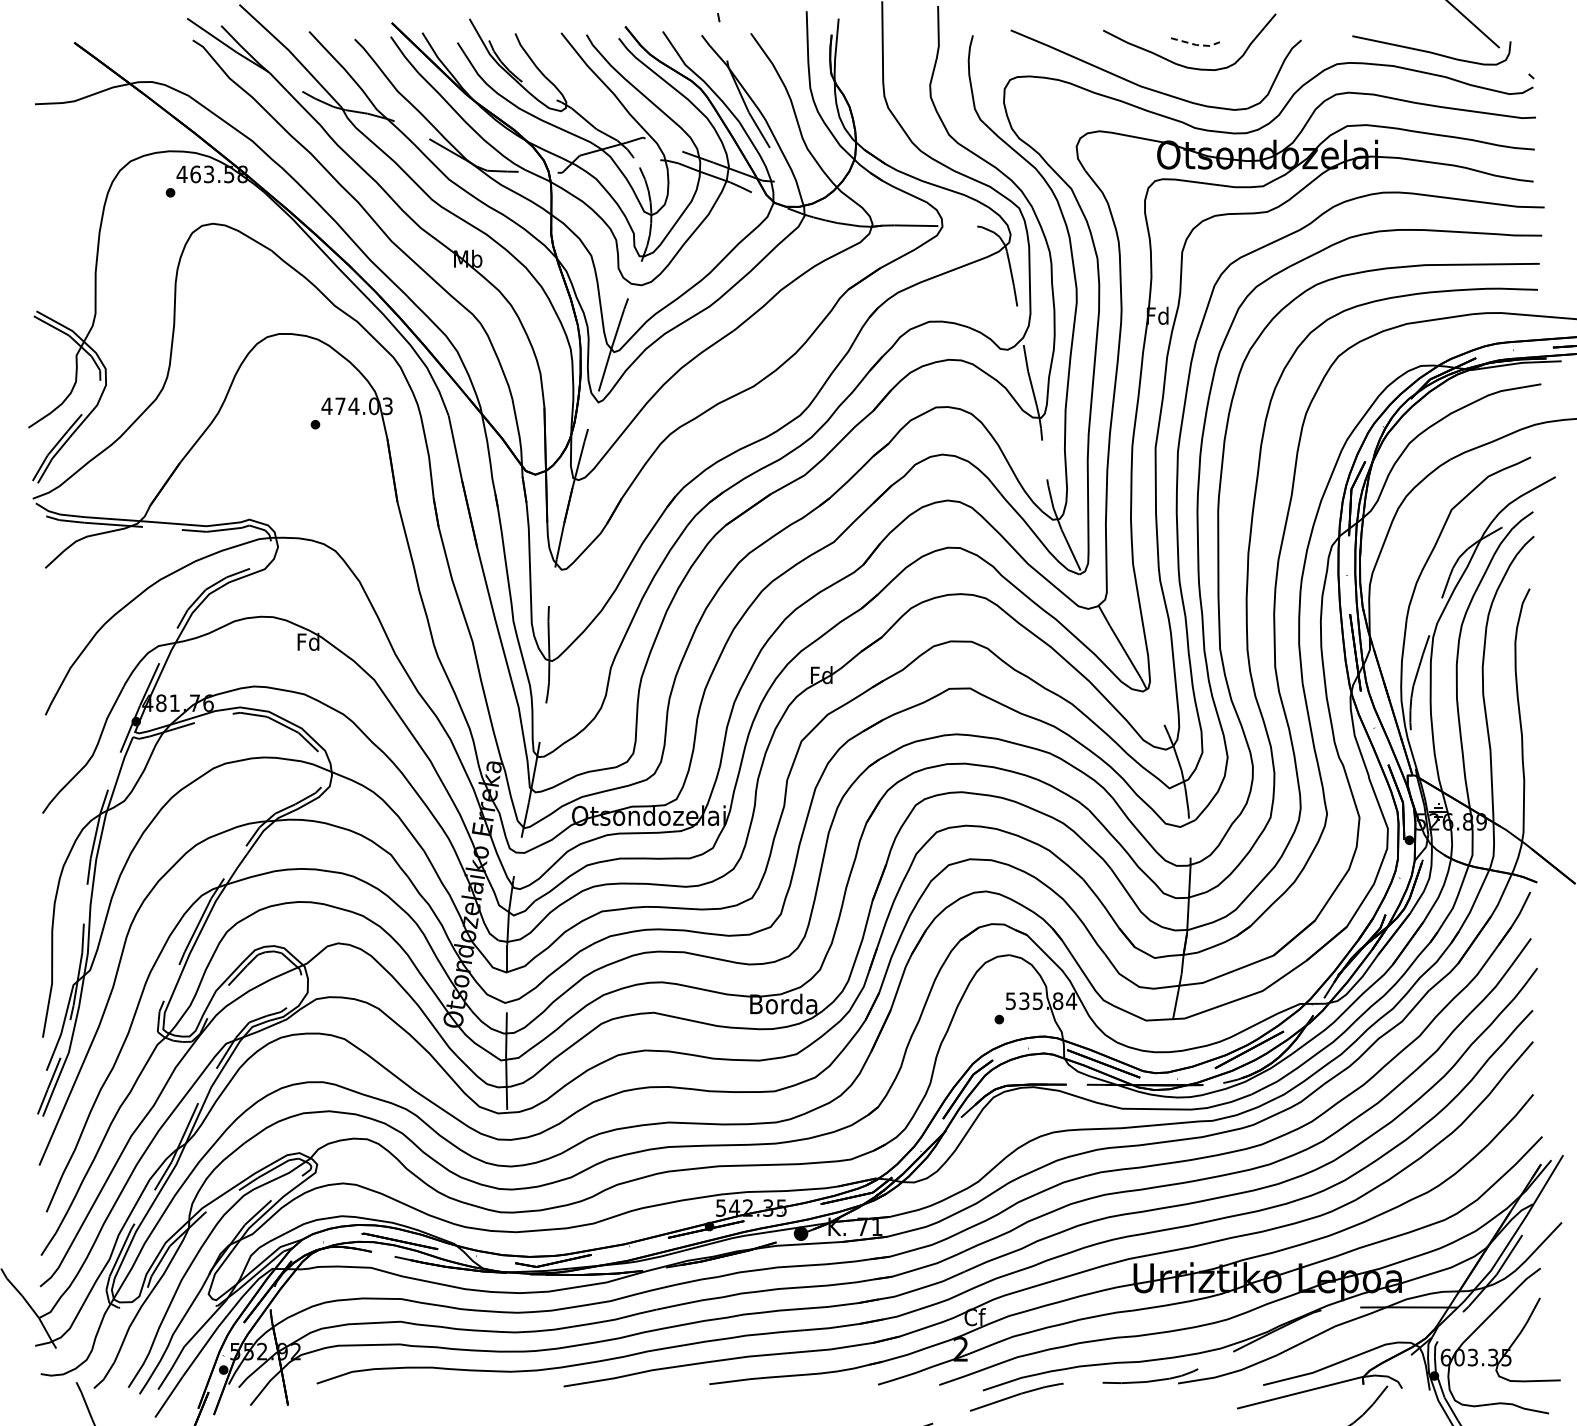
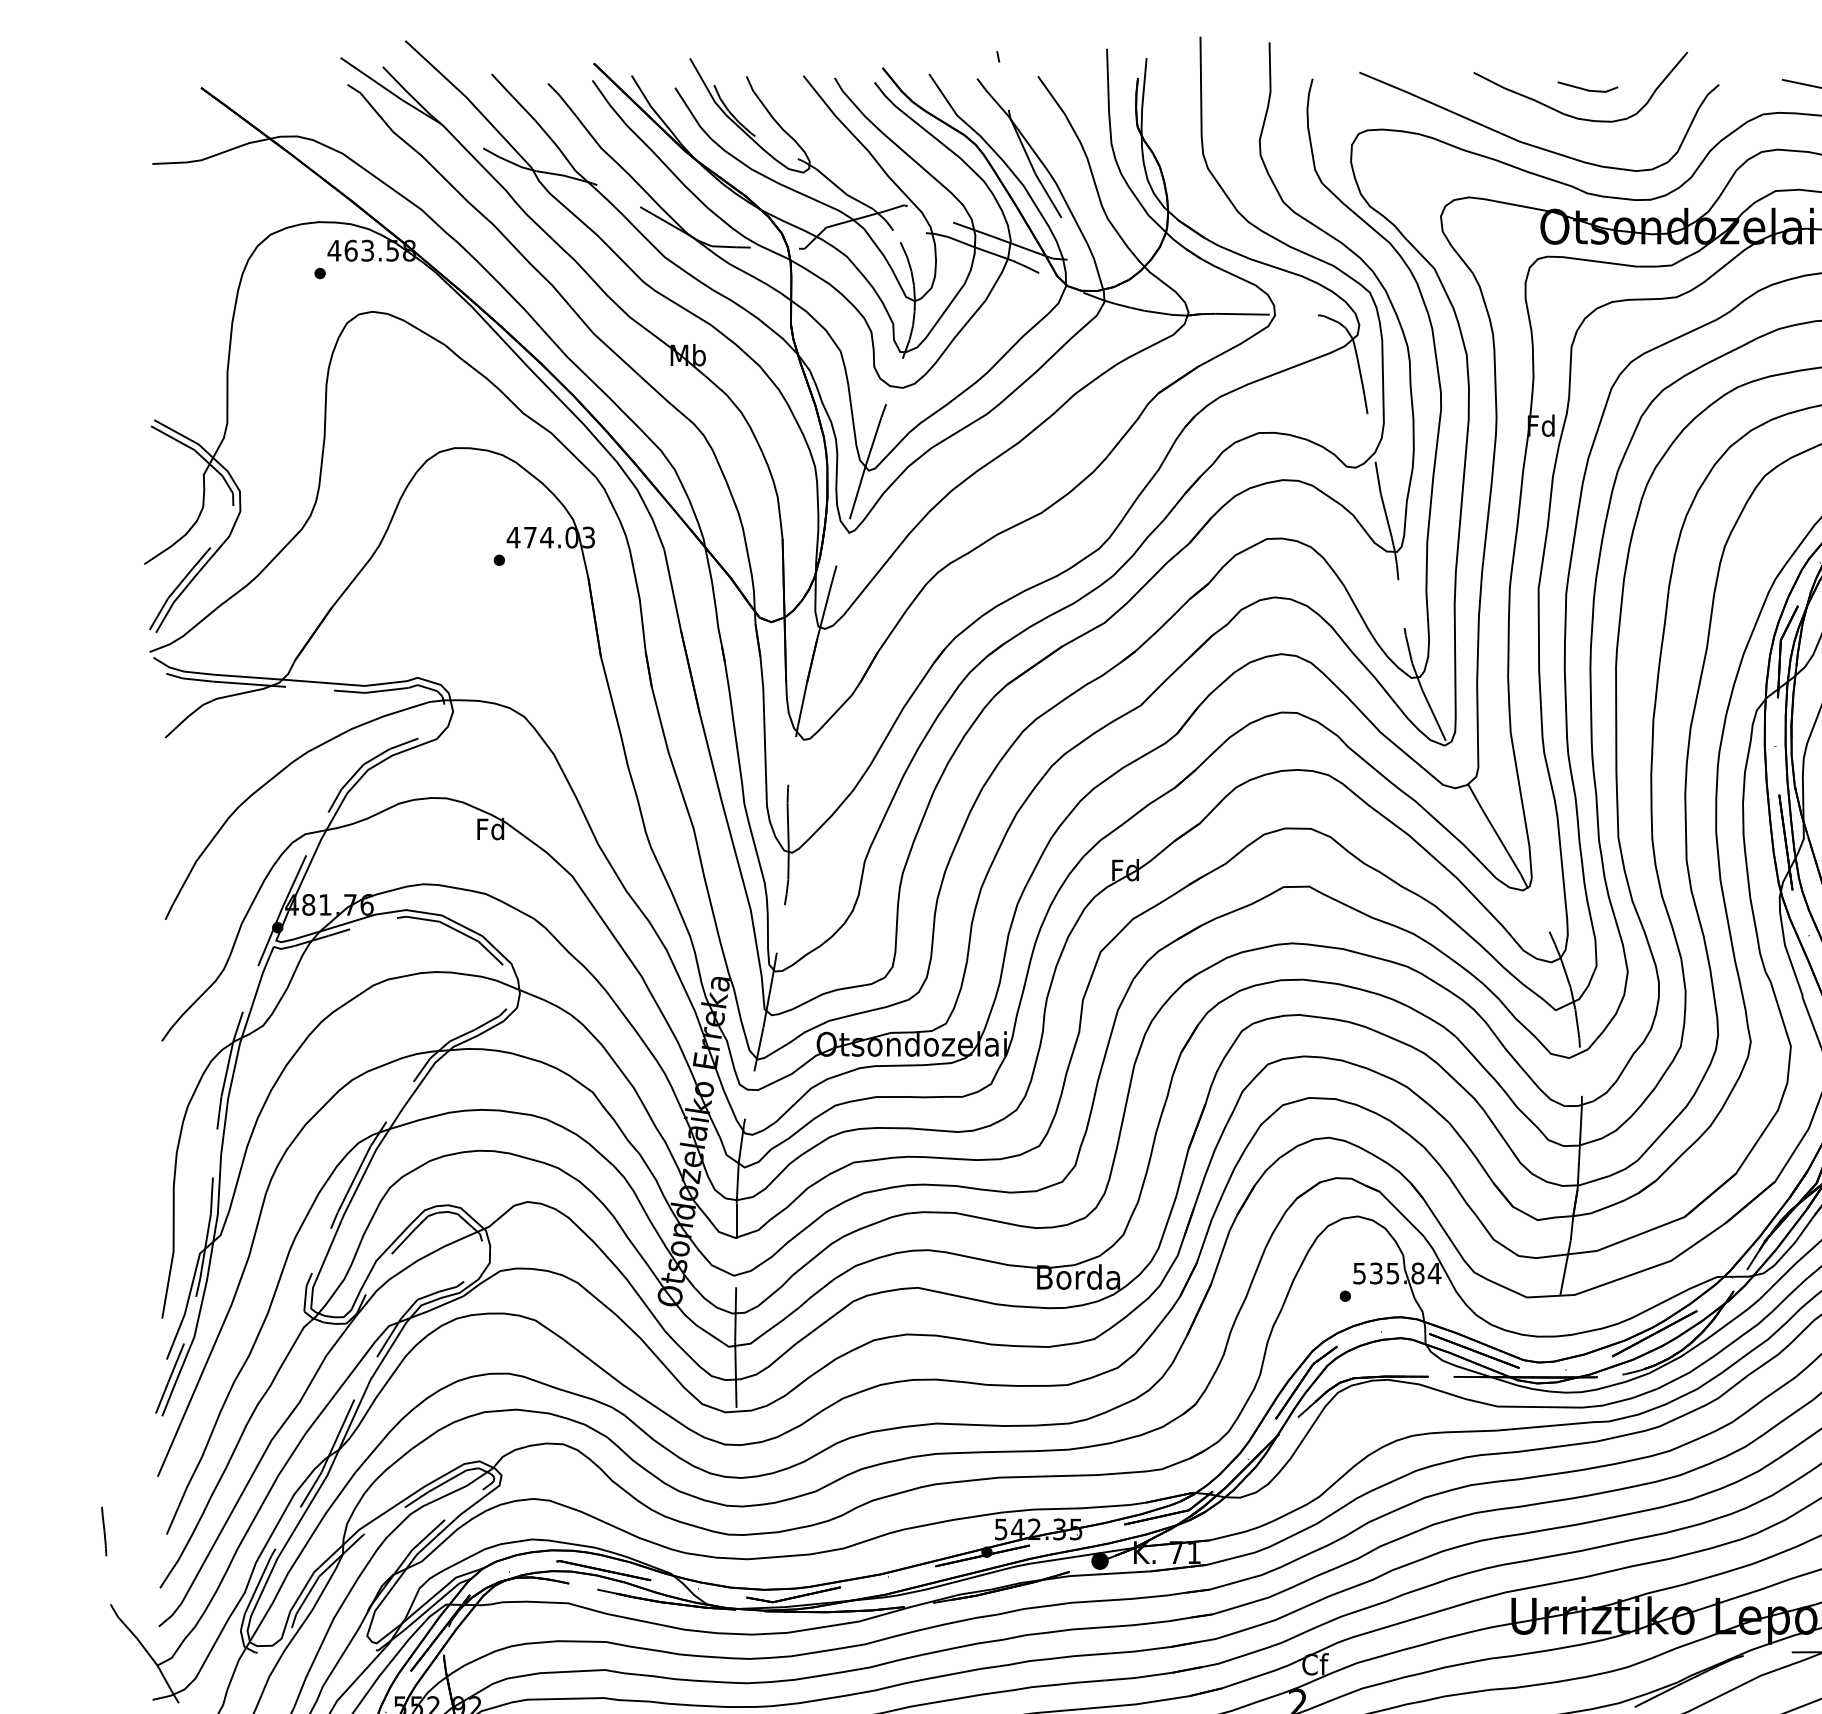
line: (1196, 45) -> (1589, 91), dashed -> solid

